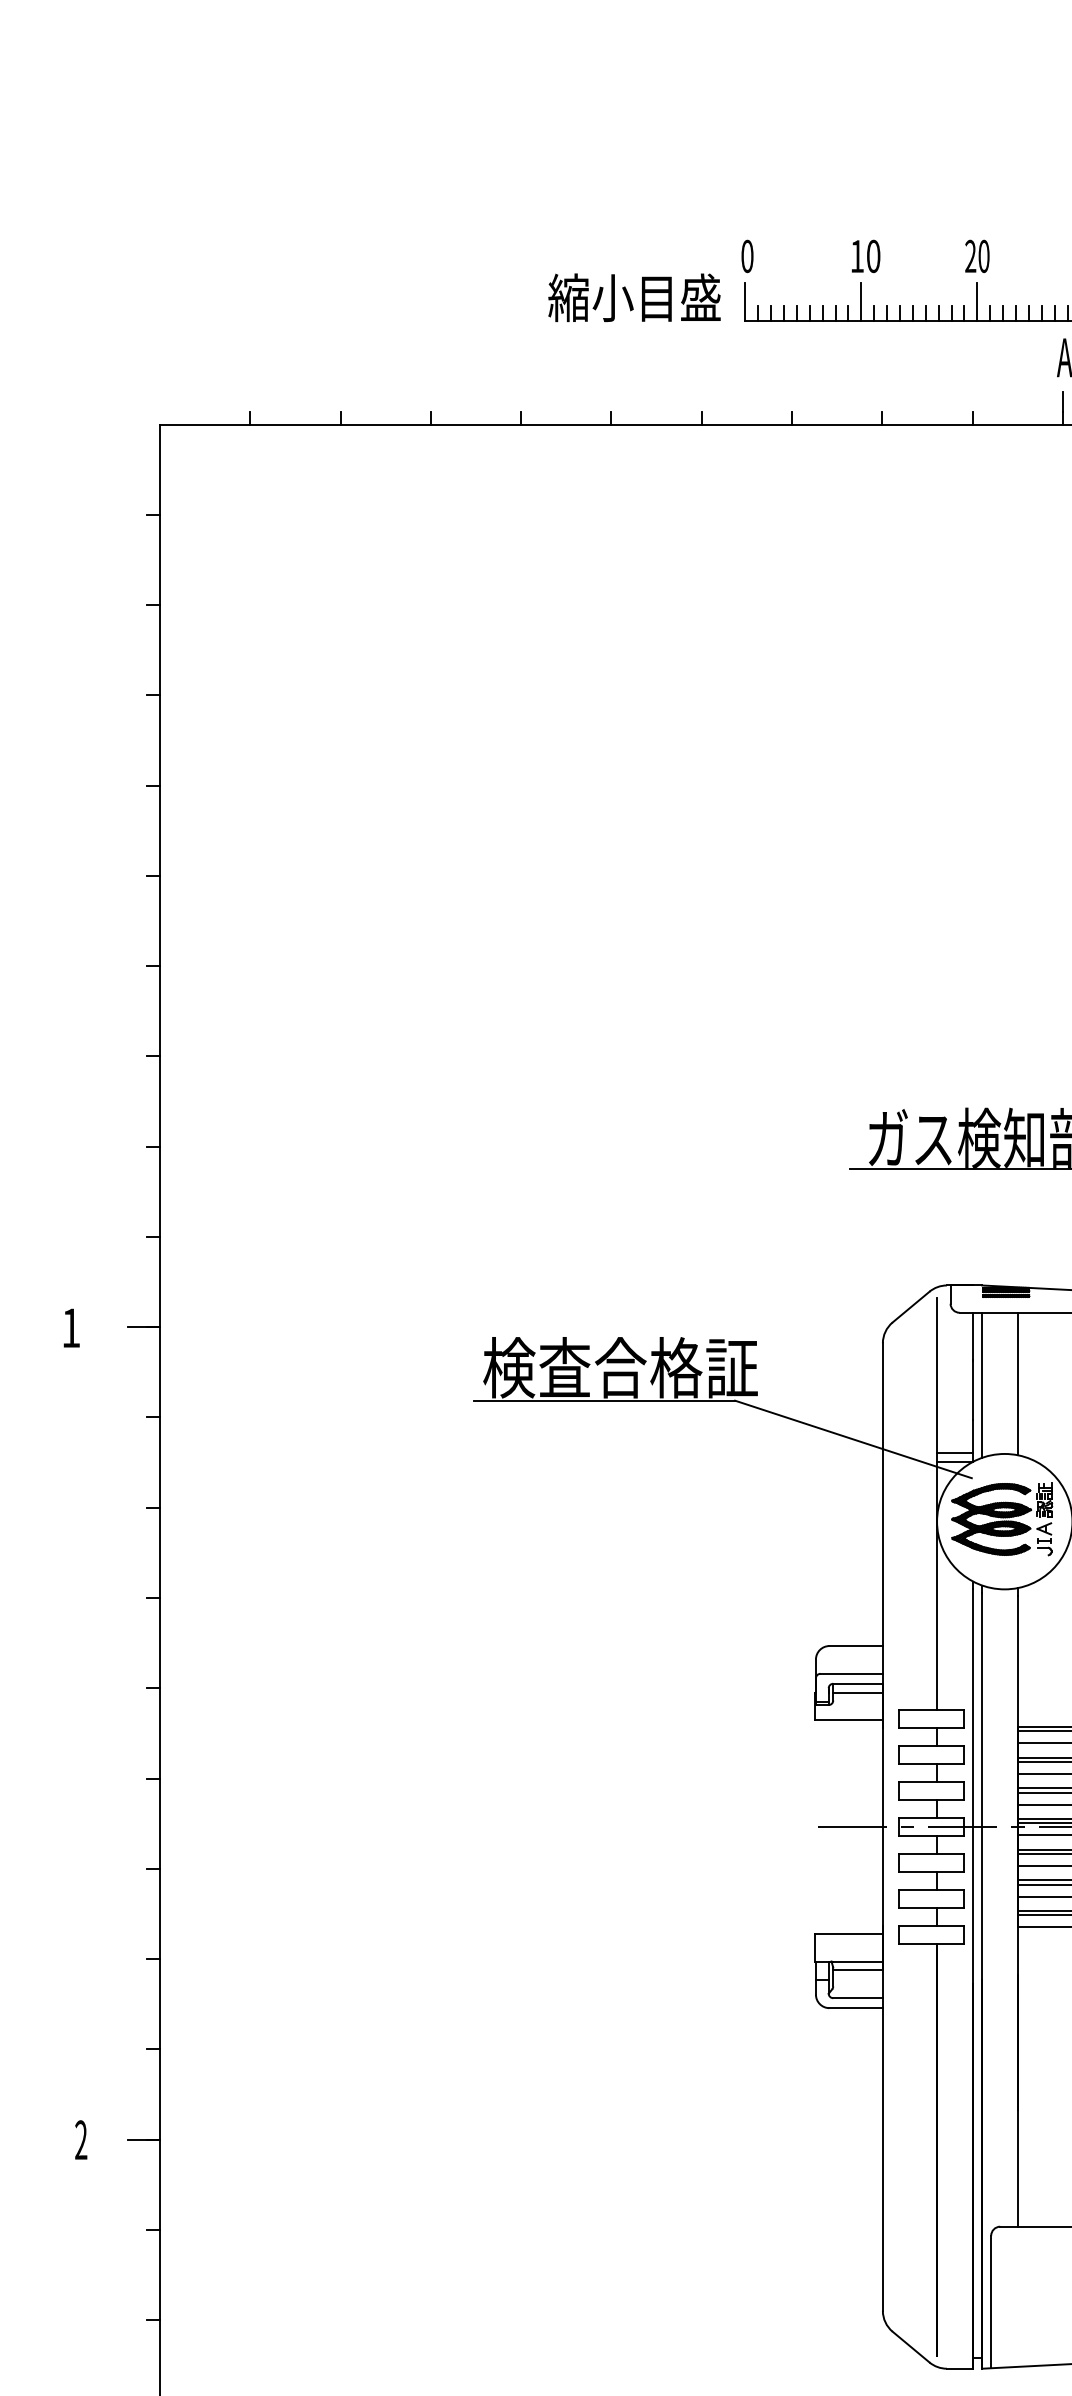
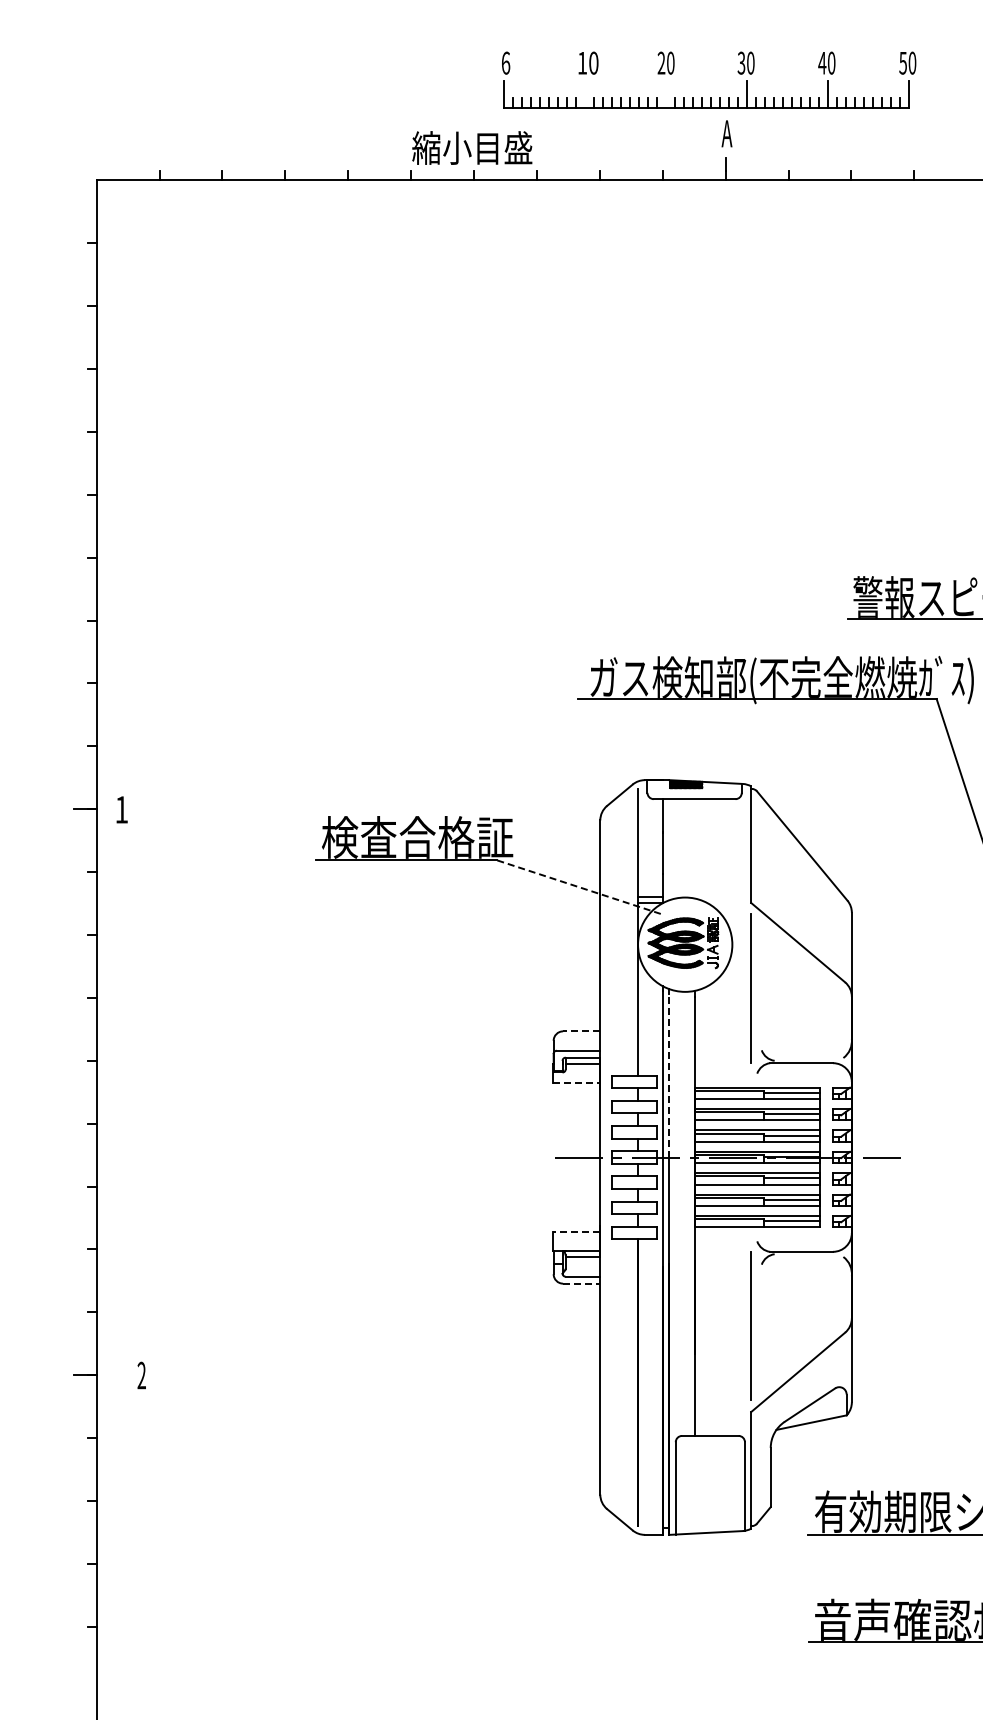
text: (746, 255) -> (505, 62), 0 -> 6
text: (634, 297) -> (472, 147), moved
line: (861, 301) -> (585, 94), removed
line: (977, 301) -> (666, 94), removed
text: (70, 1327) -> (121, 809), moved
line: (1018, 1383) -> (694, 848), removed
line: (982, 1385) -> (669, 849), removed
line: (853, 1439) -> (579, 887), solid -> dashed
line: (855, 1646) -> (581, 1031), solid -> dashed
line: (982, 1709) -> (669, 1075), solid -> dashed
line: (848, 1719) -> (576, 1082), solid -> dashed
line: (848, 1934) -> (576, 1232), solid -> dashed
line: (855, 2007) -> (581, 1283), solid -> dashed
text: (80, 2139) -> (141, 1375), moved

